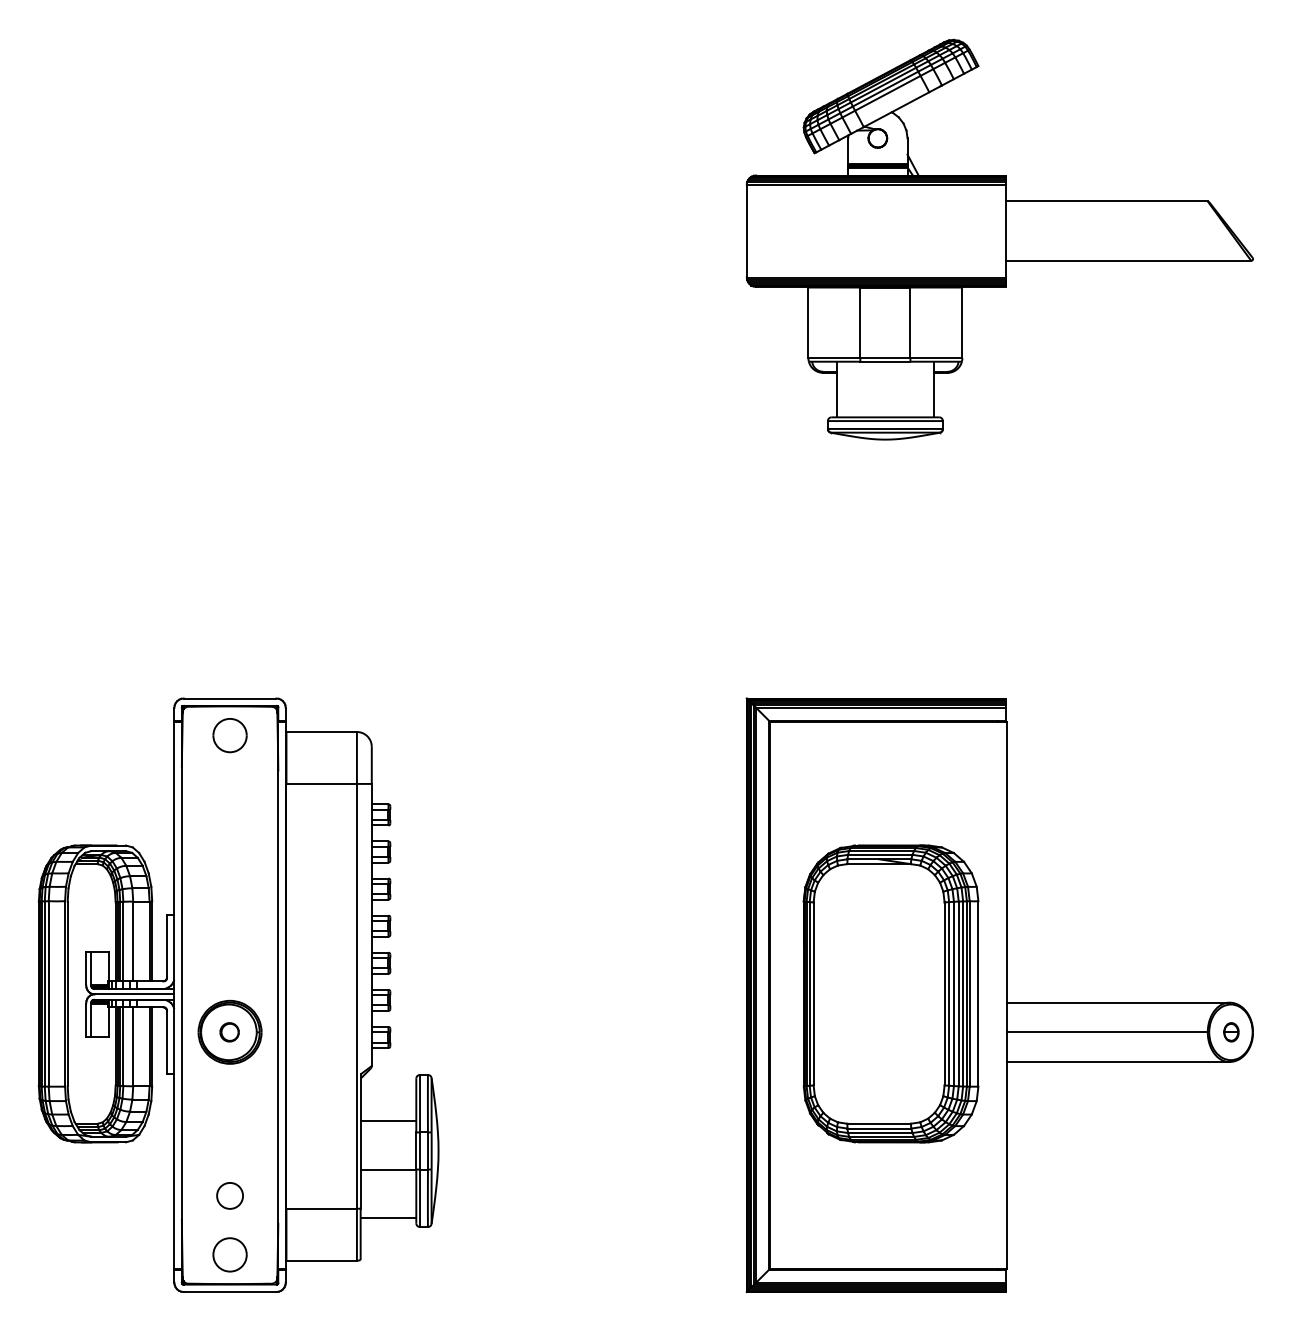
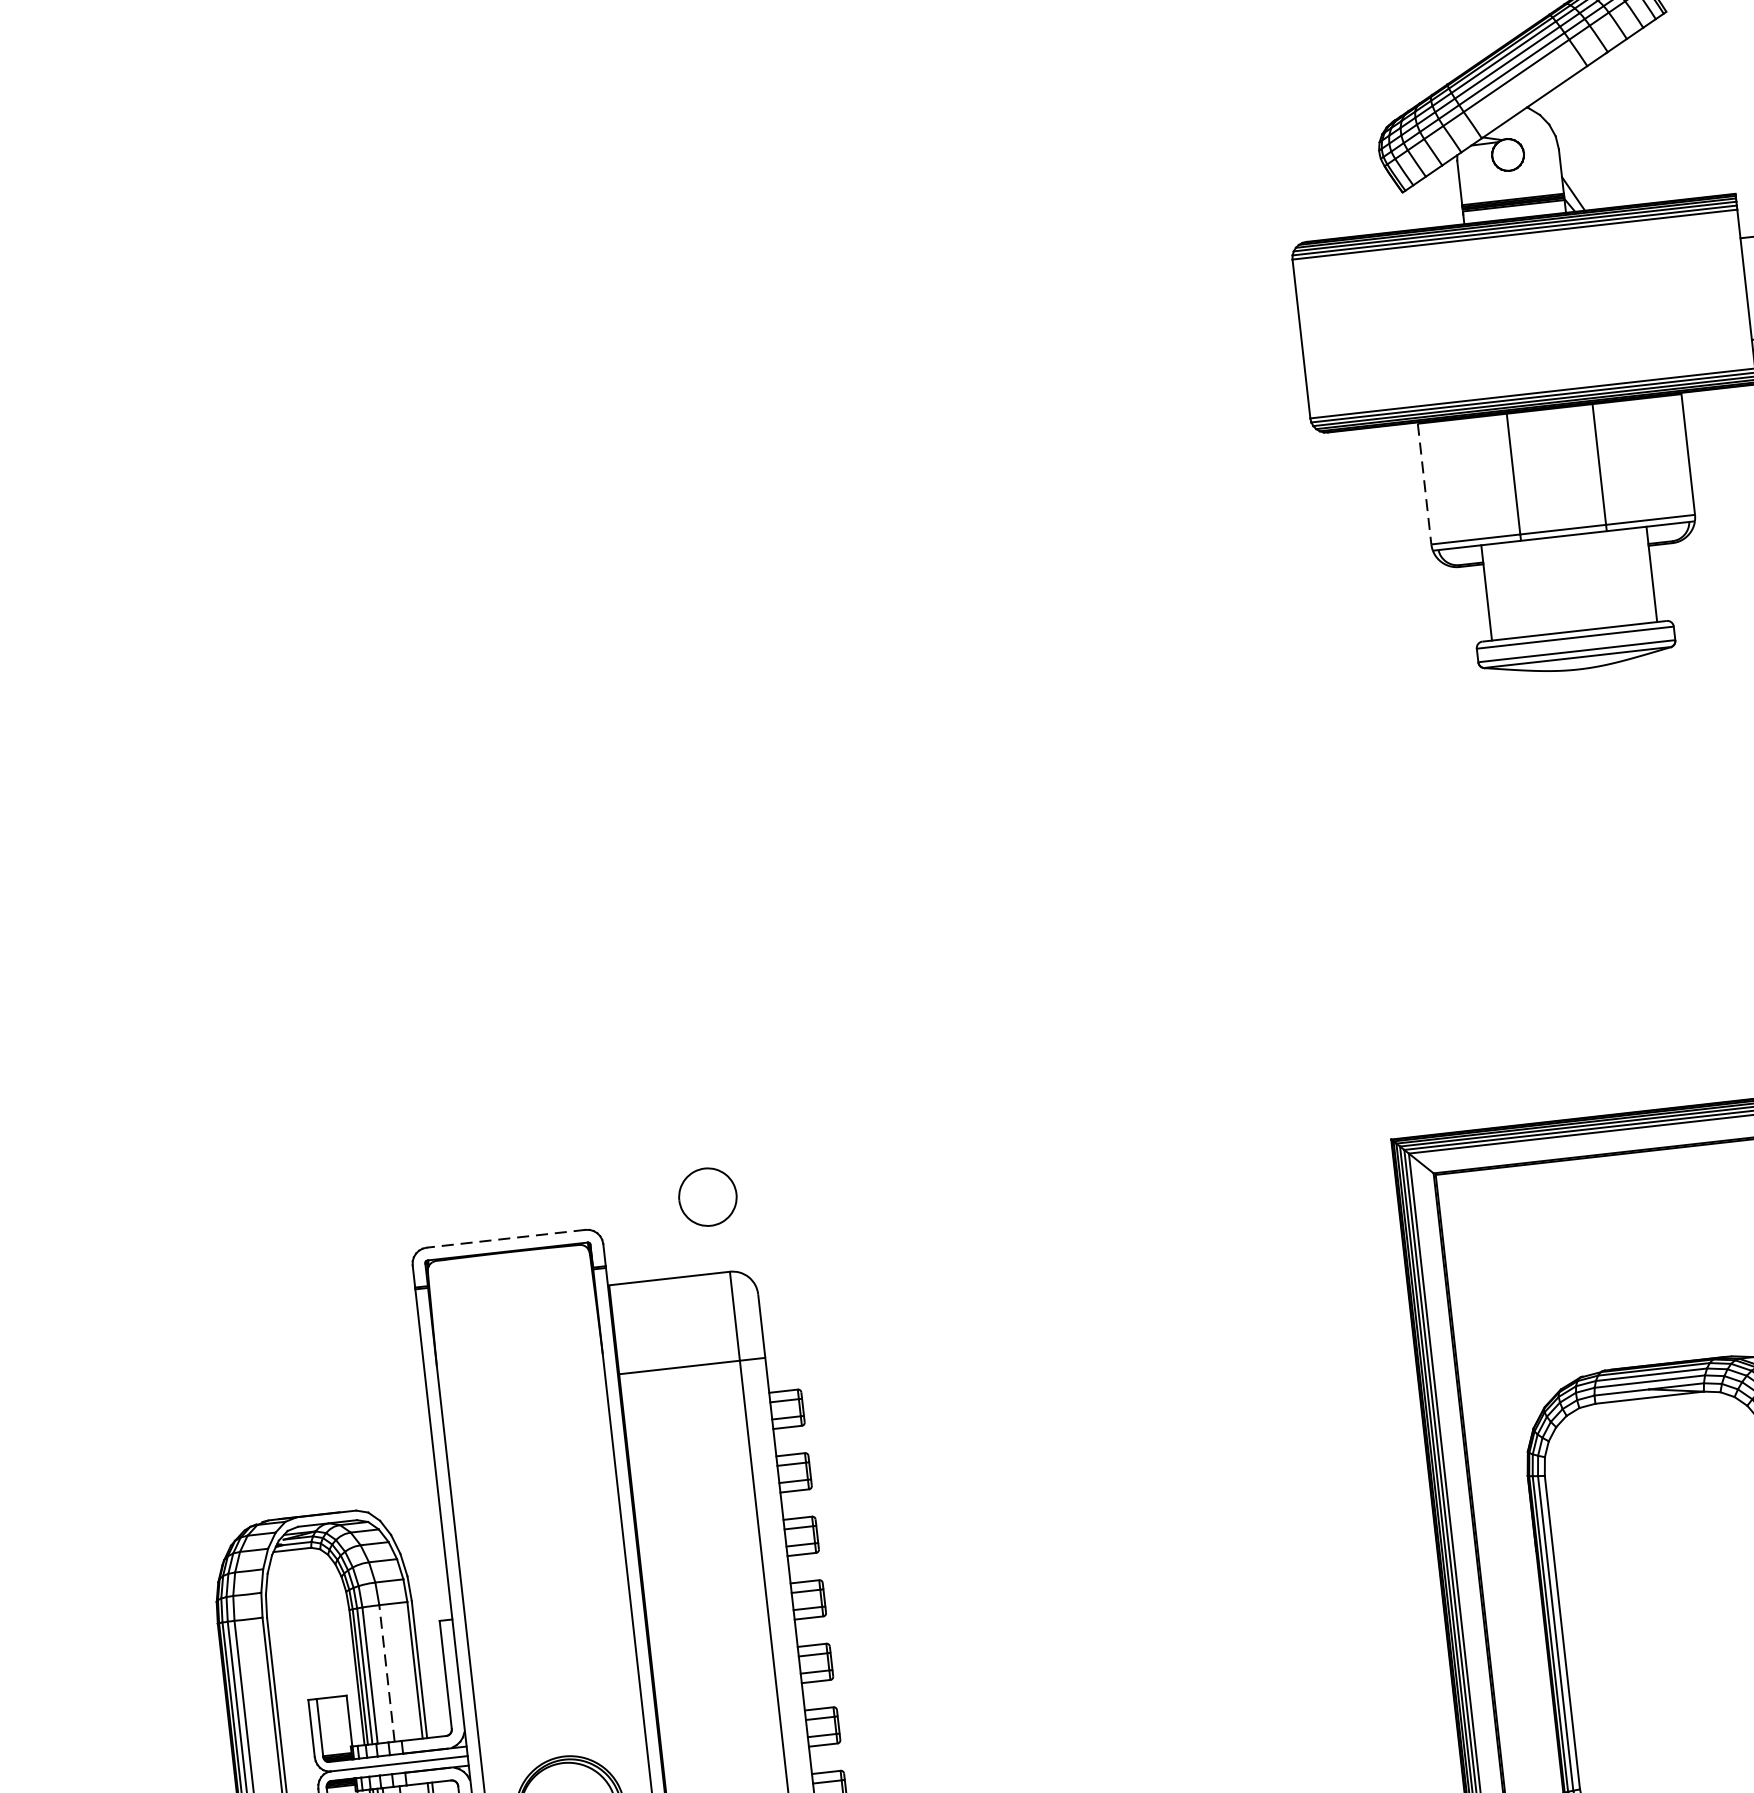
line: (808, 323) -> (1424, 485), solid -> dashed
line: (229, 698) -> (505, 1238), solid -> dashed
part: (229, 735) -> (706, 1197), moved
line: (133, 941) -> (387, 1673), solid -> dashed

